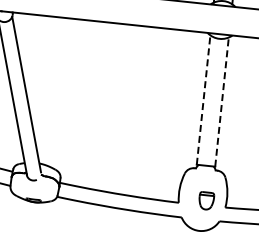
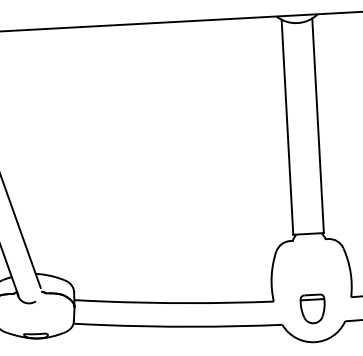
line: (203, 99) -> (287, 126), dashed -> solid
line: (222, 102) -> (318, 126), dashed -> solid
part: (206, 200) -> (312, 308), moved

